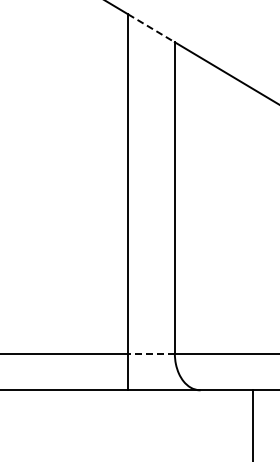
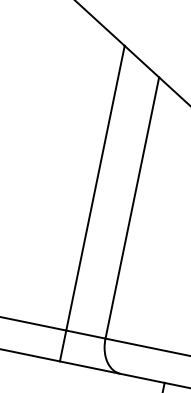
line: (151, 28) -> (141, 61), dashed -> solid
line: (150, 353) -> (85, 334), dashed -> solid

